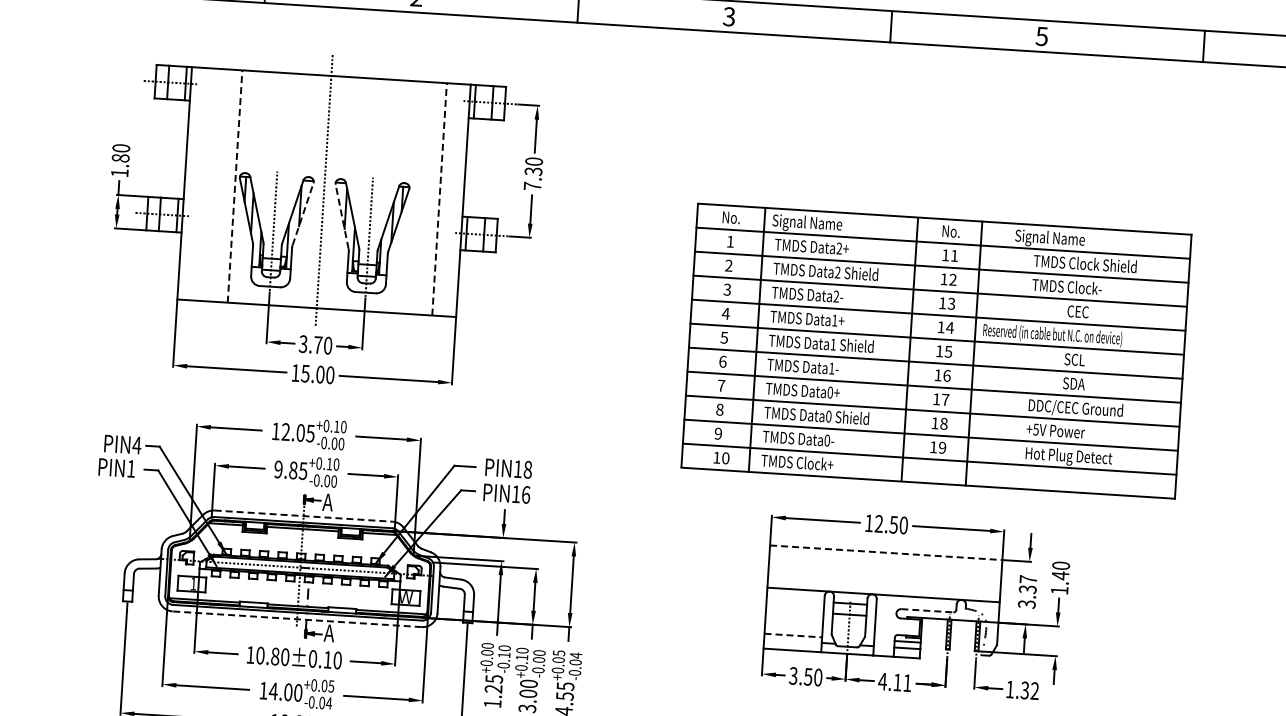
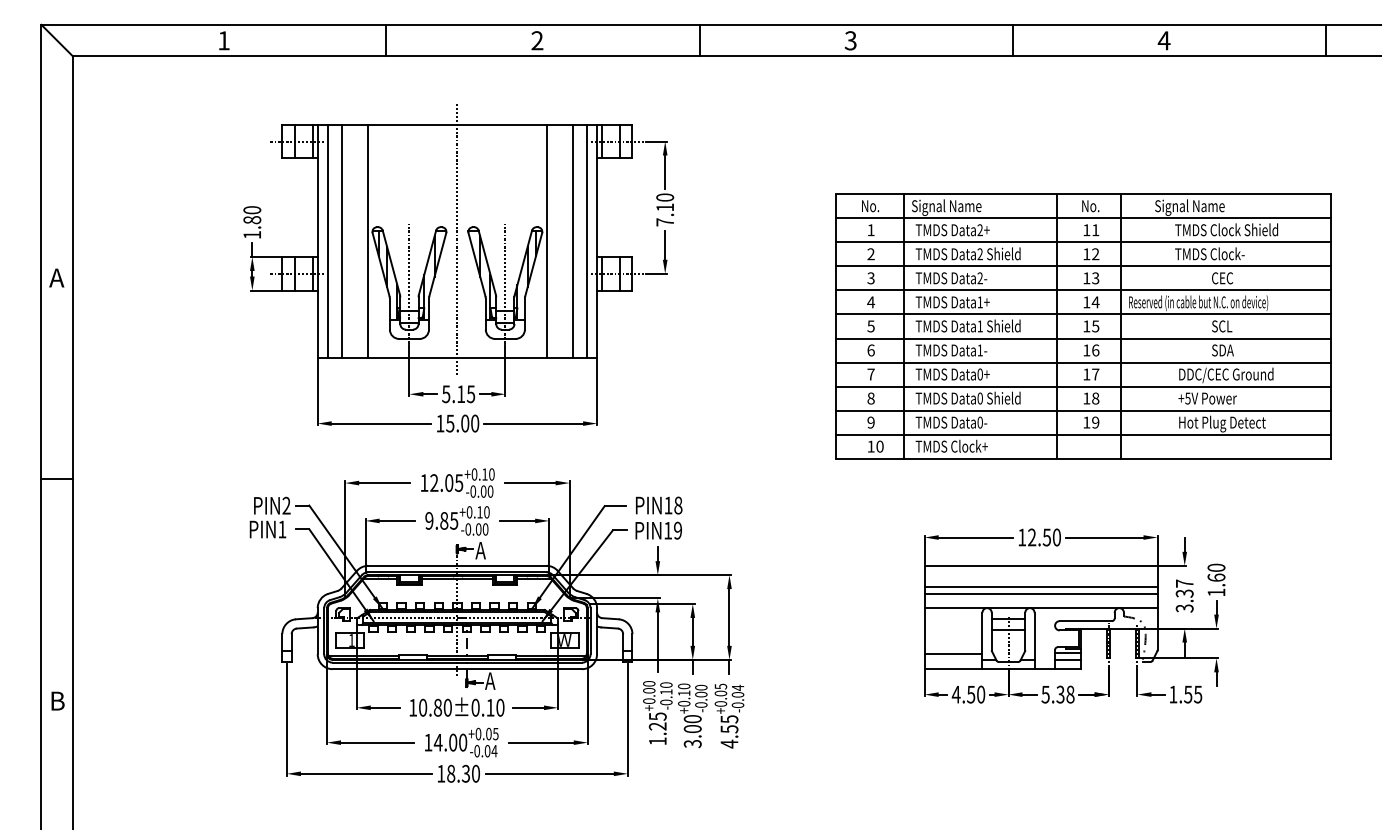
text: (1041, 36) -> (1163, 40), 5 -> 4
text: (533, 171) -> (665, 207), 7.30 -> 7.10
line: (195, 183) -> (328, 240), added
line: (208, 184) -> (341, 240), added
line: (235, 185) -> (368, 240), dashed -> solid
line: (413, 197) -> (546, 240), added
line: (439, 198) -> (573, 240), dashed -> solid
line: (452, 199) -> (586, 240), added
line: (302, 214) -> (437, 264), dashed -> solid
line: (341, 216) -> (476, 264), dashed -> solid
text: (315, 344) -> (458, 393), 3.70 -> 5.15
part: (936, 351) -> (1083, 326), moved
text: (136, 445) -> (286, 505), PIN4 -> PIN2
text: (526, 494) -> (678, 530), PIN16 -> PIN19
line: (303, 515) -> (457, 565), dashed -> solid
line: (886, 552) -> (1041, 565), dashed -> solid
line: (884, 574) -> (1040, 587), added
text: (1060, 575) -> (1216, 577), 1.40 -> 1.60
line: (883, 580) -> (1040, 593), added
line: (928, 611) -> (1086, 621), dashed -> solid
line: (297, 619) -> (457, 669), dashed -> solid
line: (793, 635) -> (953, 654), dashed -> solid
text: (792, 675) -> (955, 694), 3.50 -> 4.50
text: (894, 682) -> (1057, 694), 4.11 -> 5.38
text: (1030, 690) -> (1193, 694), 1.32 -> 1.55

